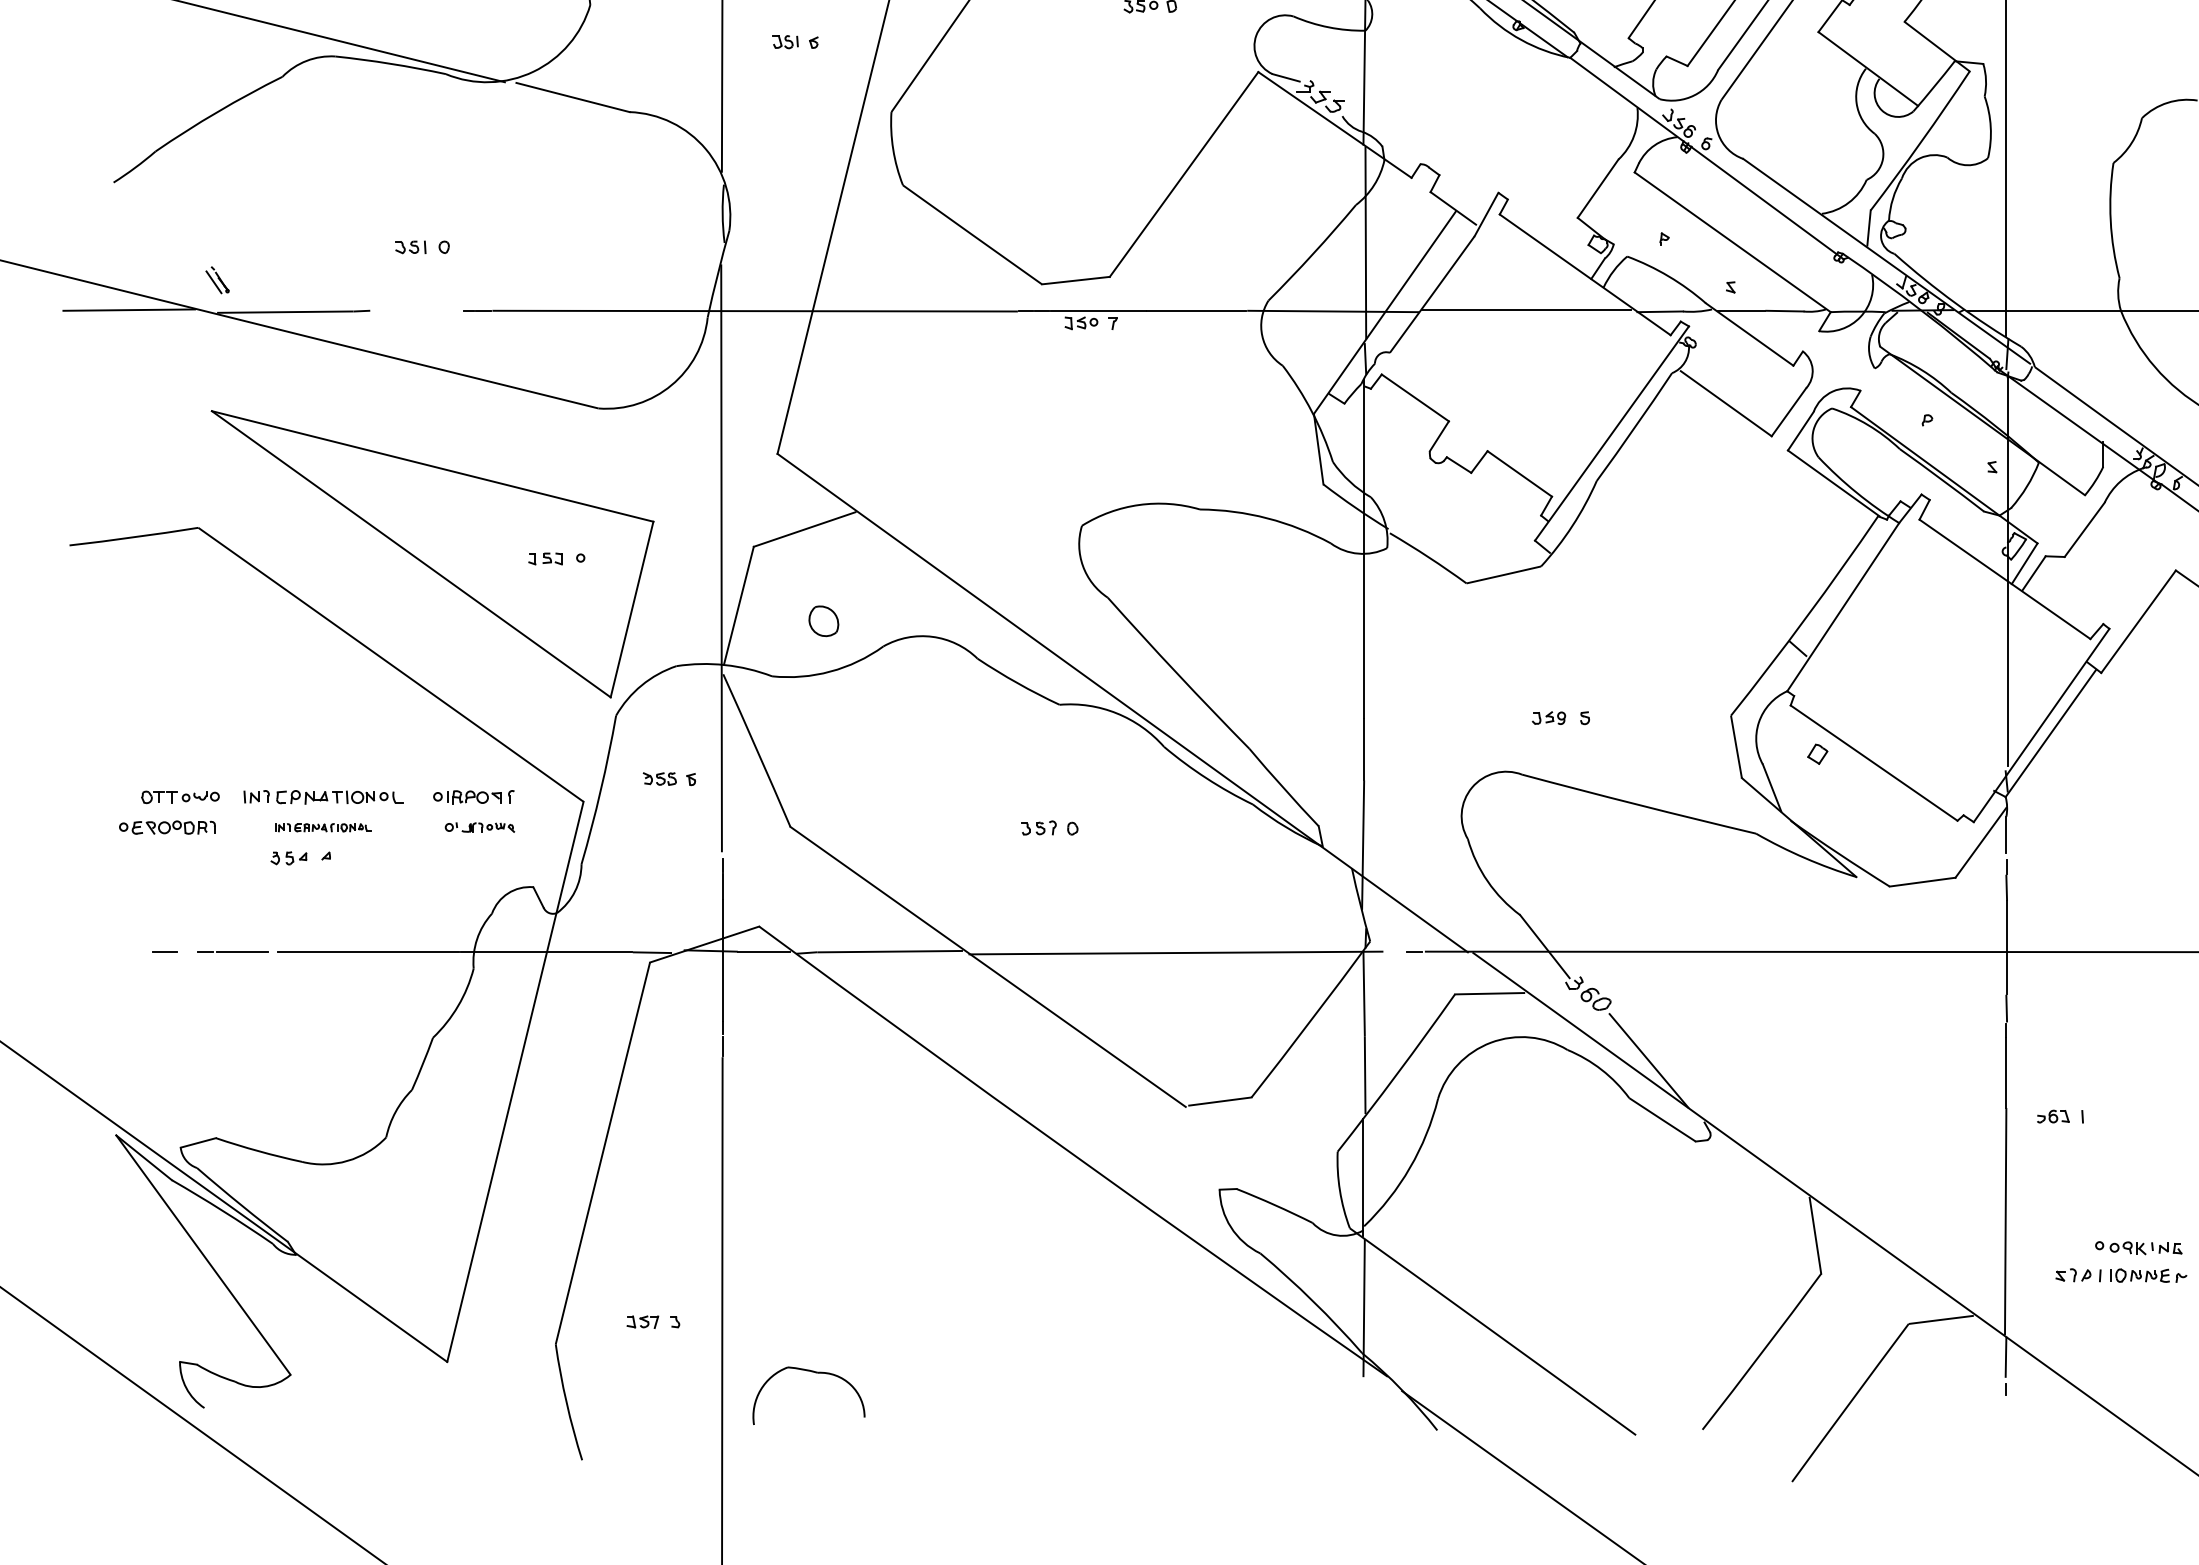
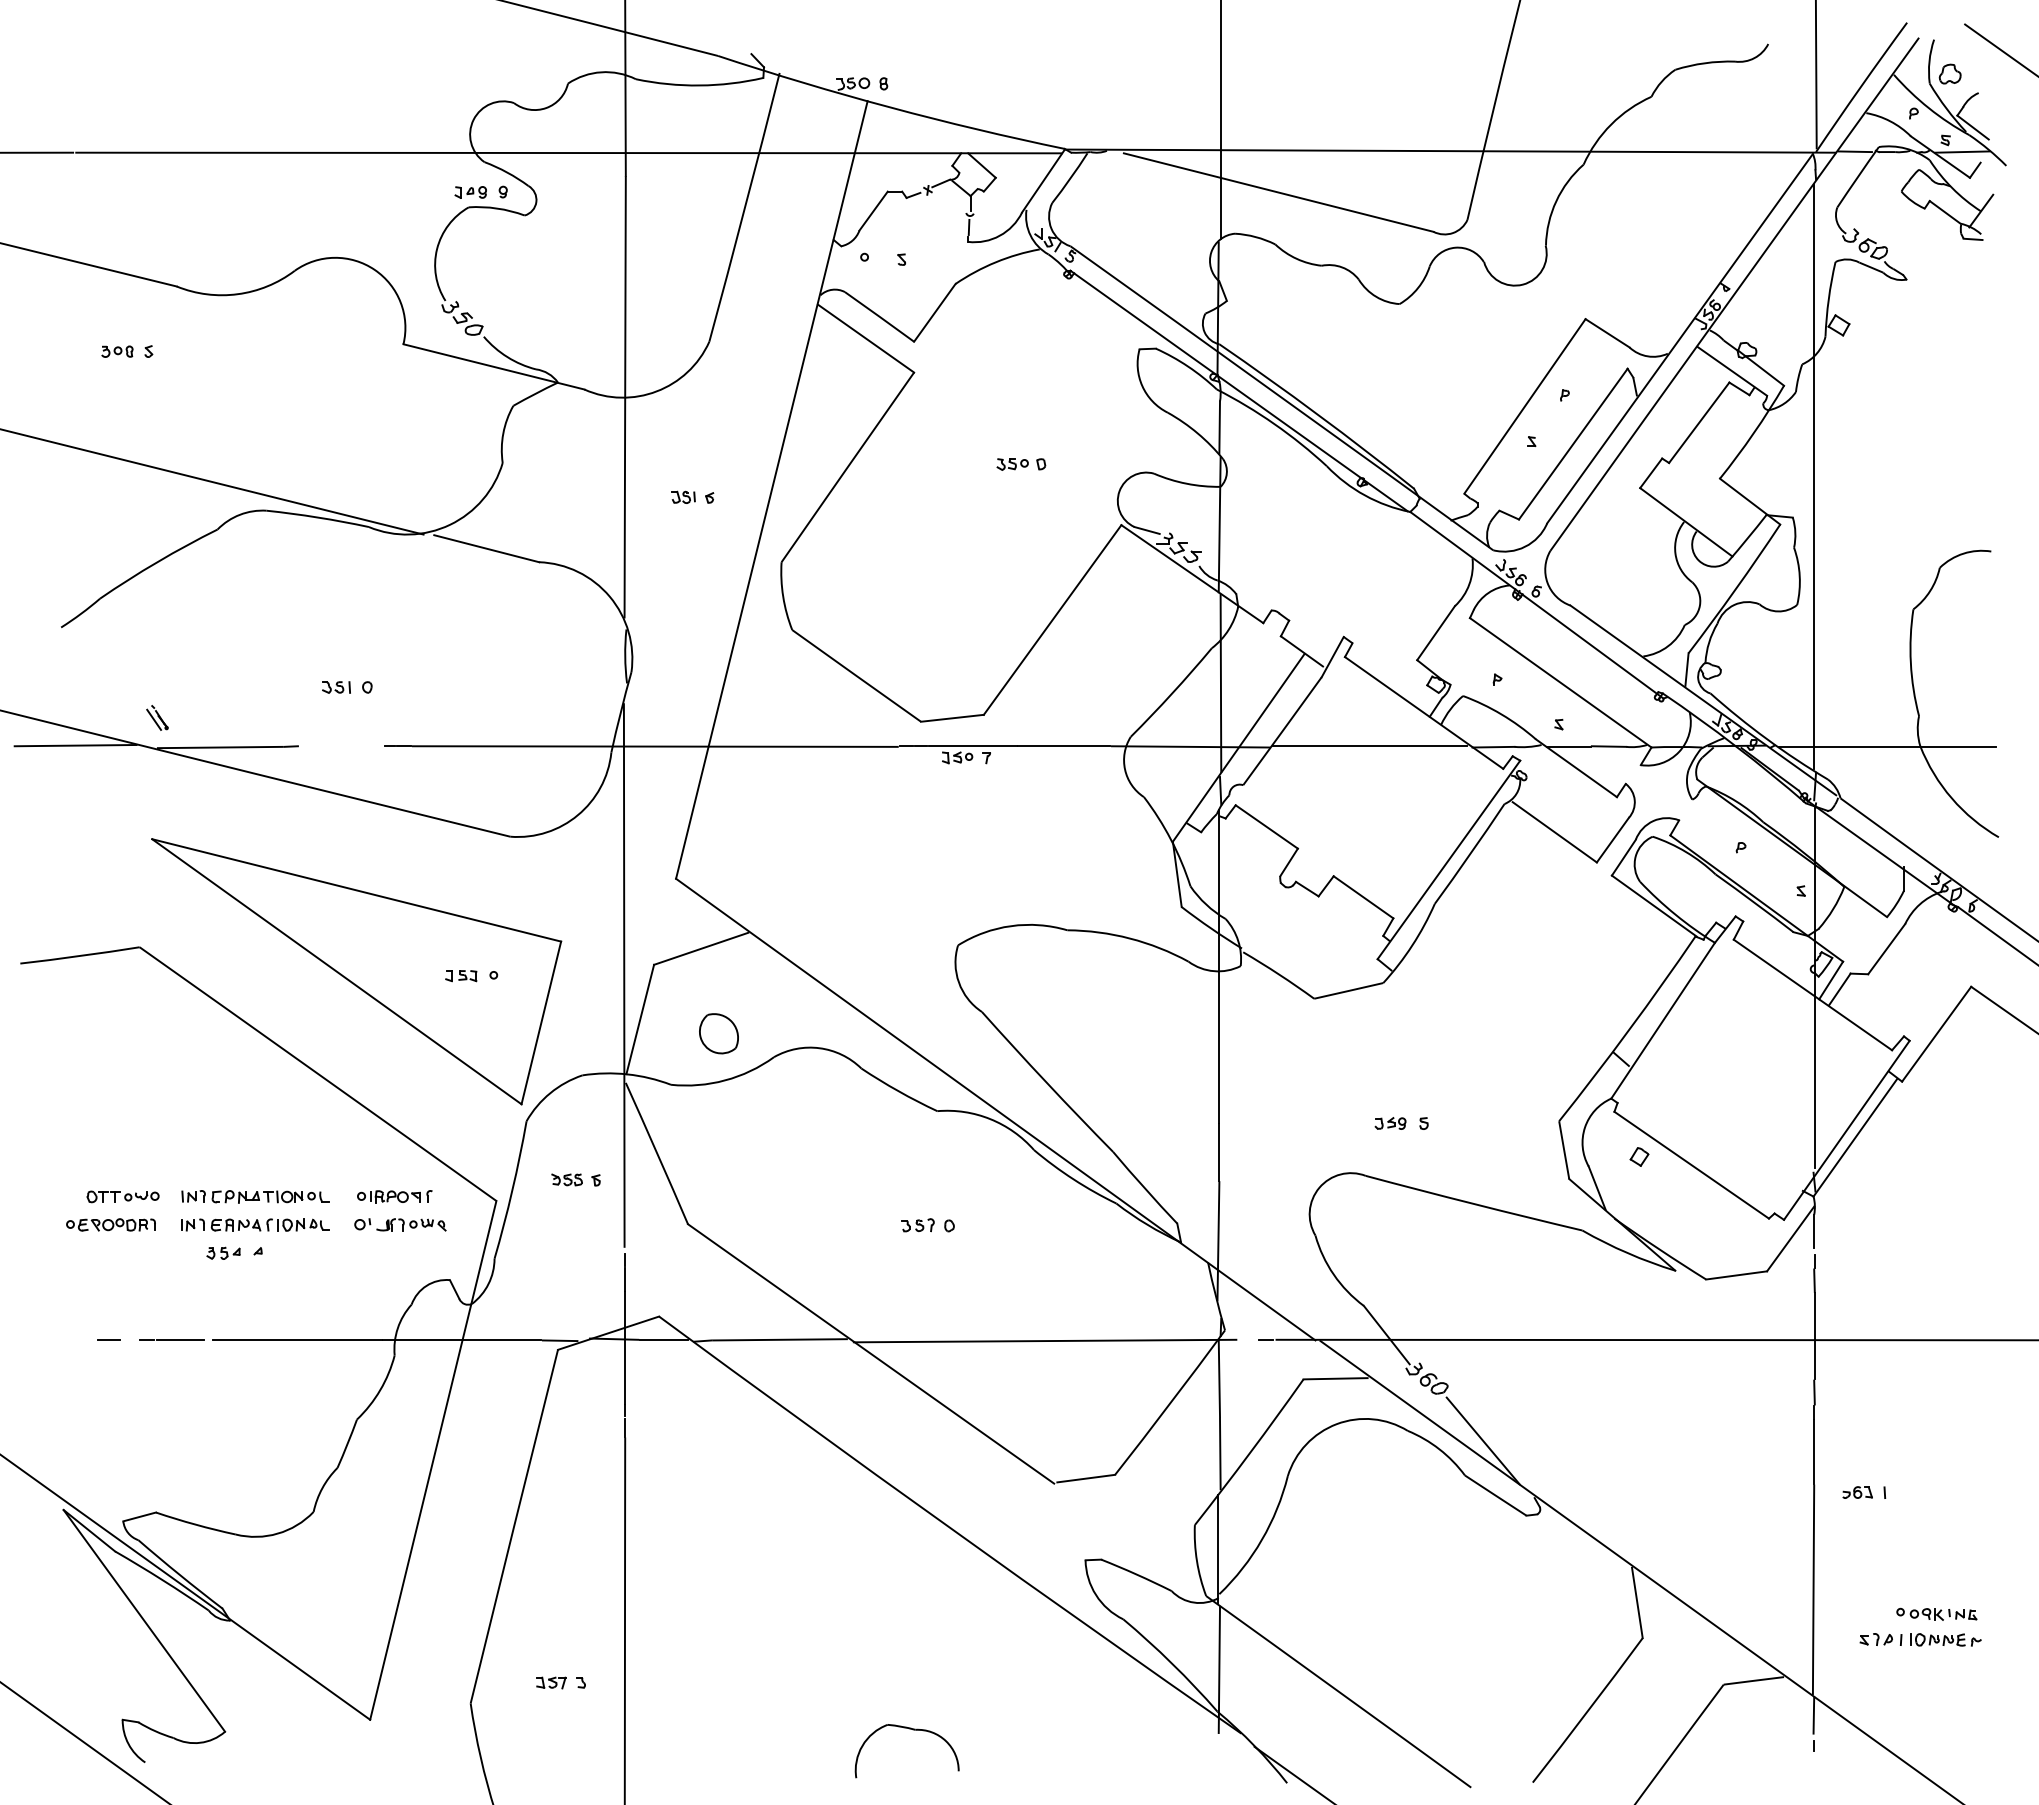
part: (823, 620) -> (718, 1033), size x1.43
part: (323, 827) -> (255, 1224), size x1.67
part: (480, 827) -> (400, 1224), size x1.43
part: (815, 1373) -> (913, 1730), moved

